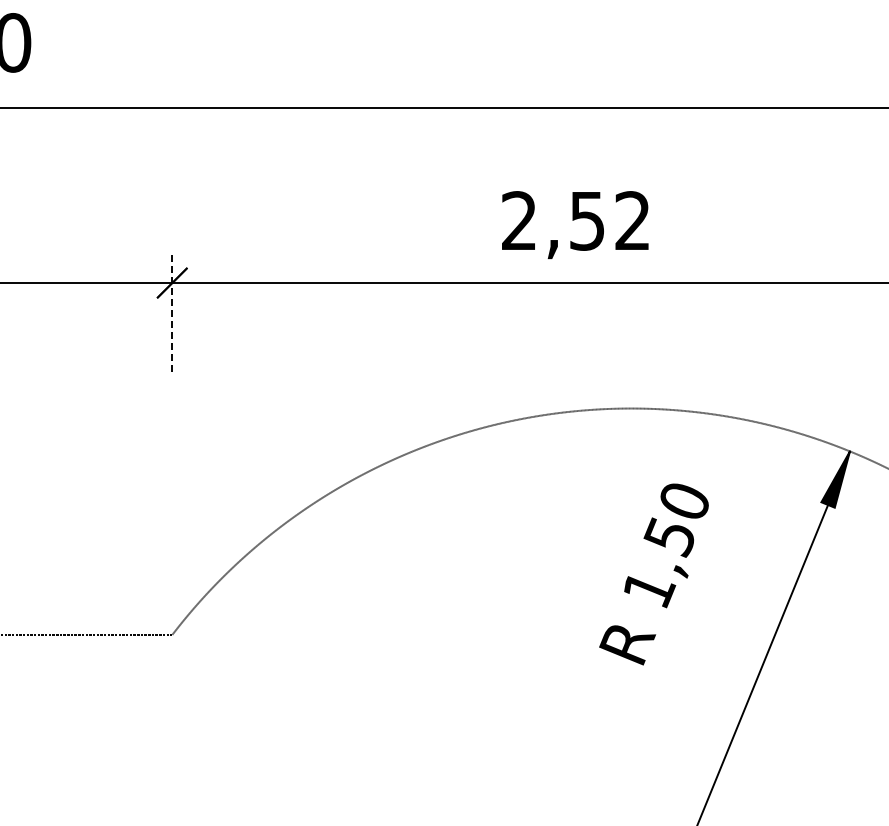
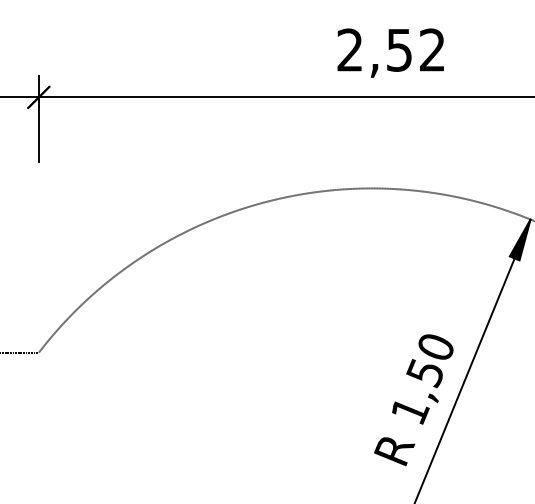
text: (575, 225) -> (390, 53), moved
line: (172, 313) -> (38, 119), dashed -> solid
text: (653, 574) -> (413, 400), moved

